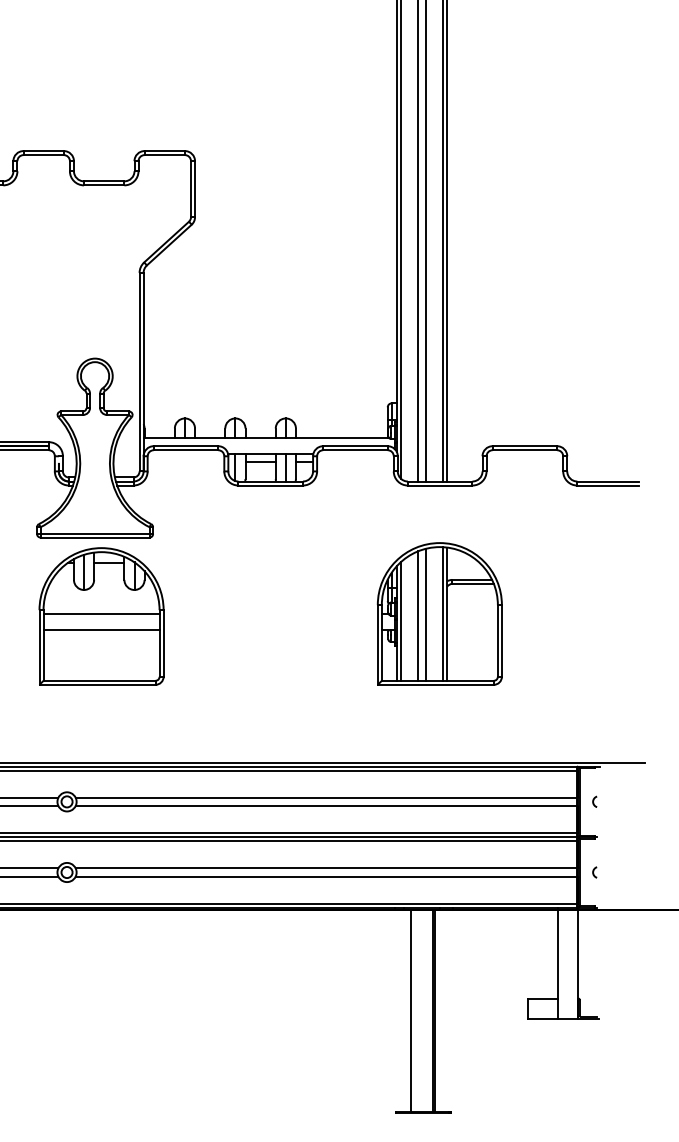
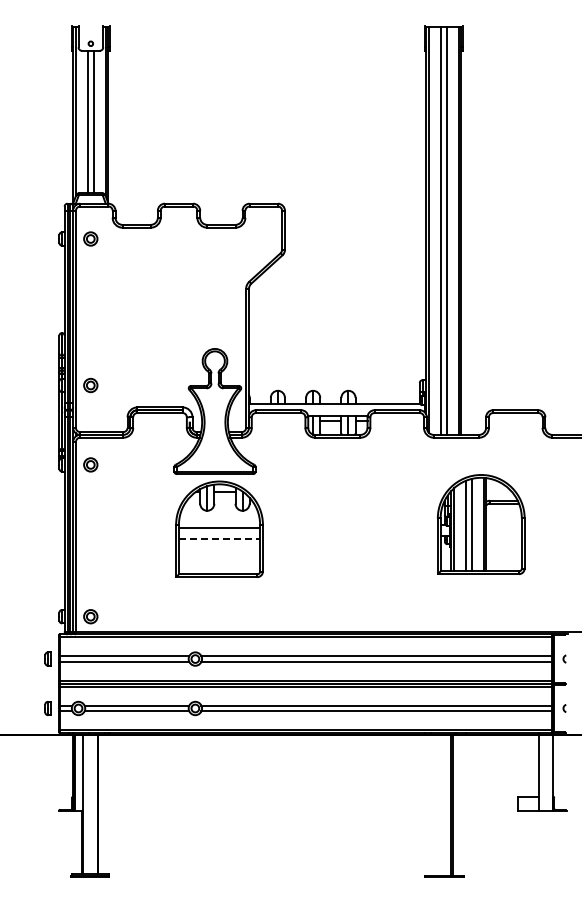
part: (440, 613) -> (481, 524), moved
line: (101, 630) -> (219, 539), solid -> dashed
line: (411, 1009) -> (436, 804), removed

